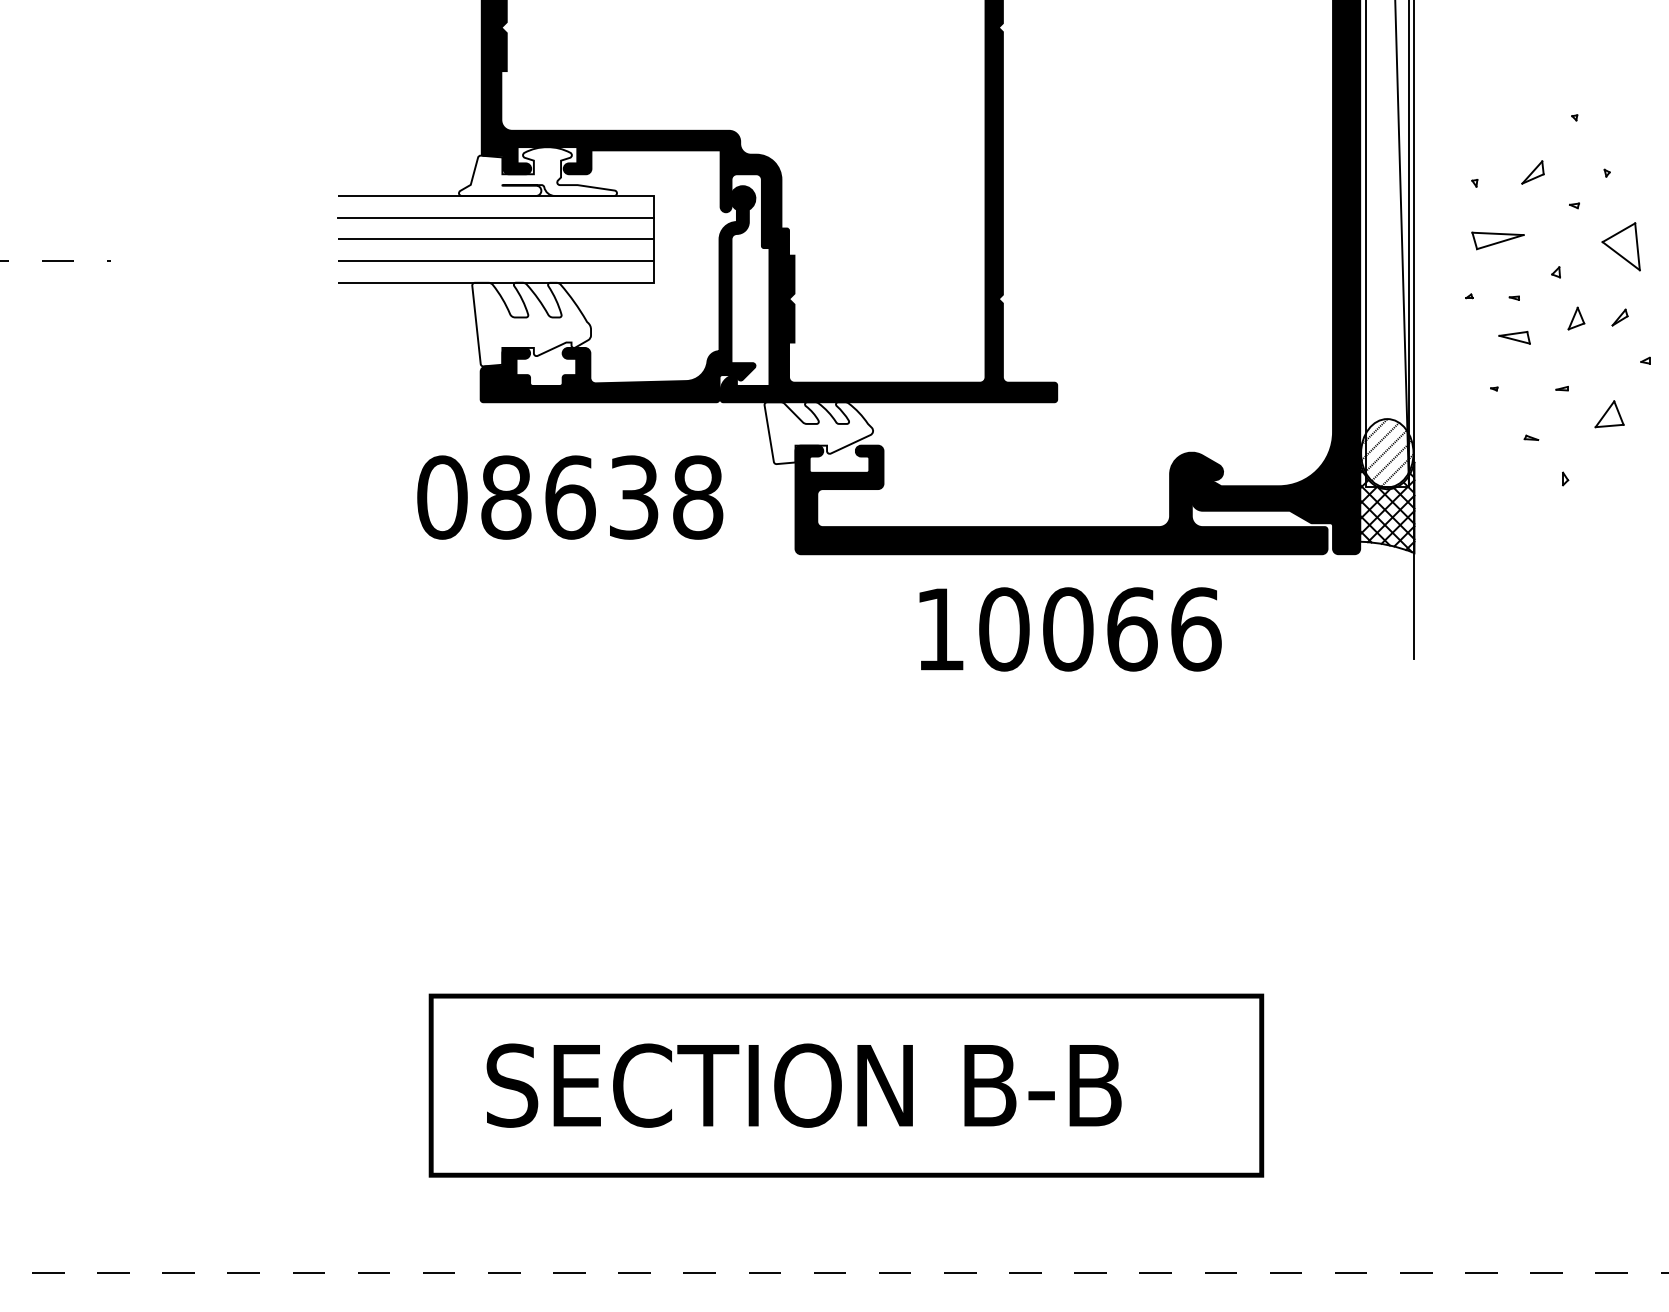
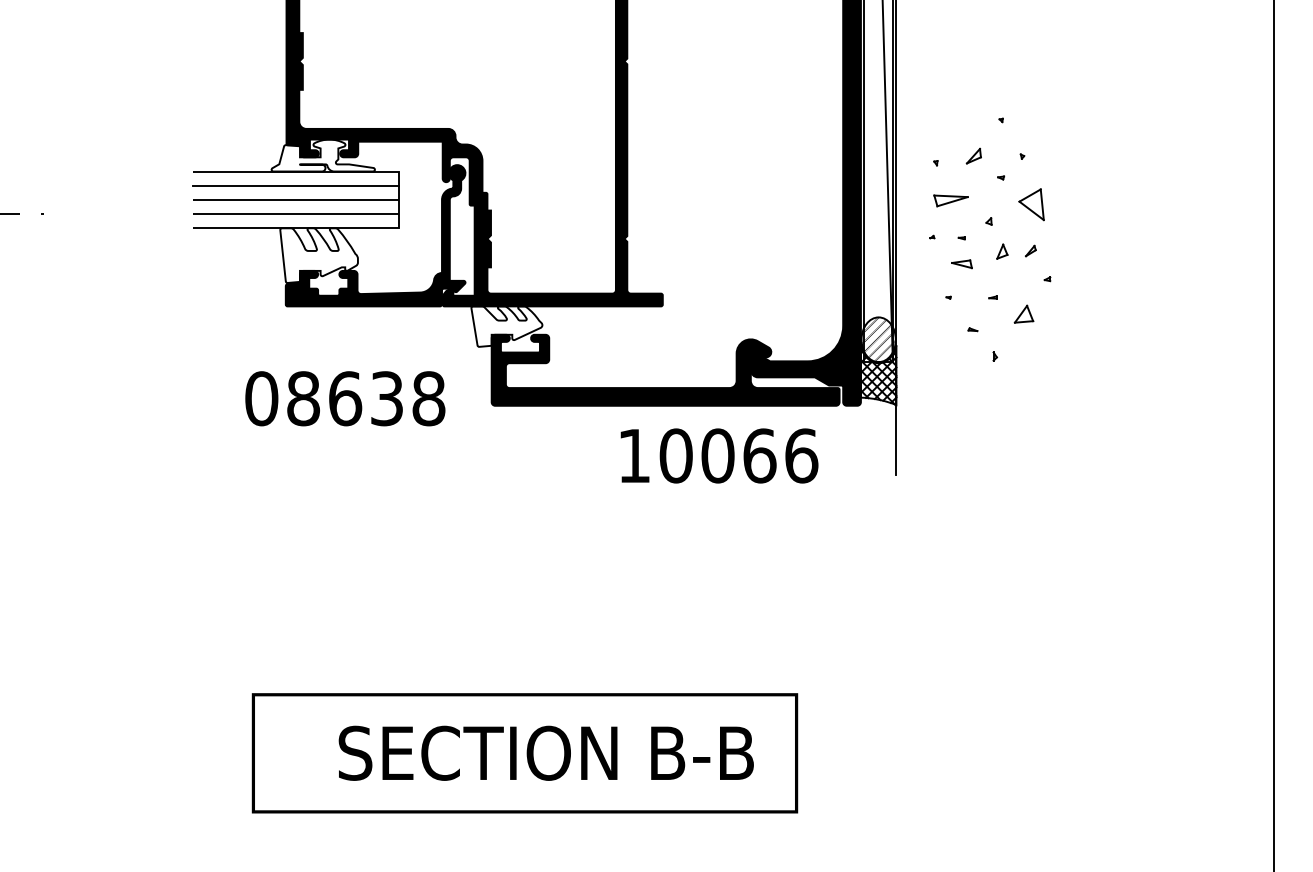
text: (570, 497) -> (345, 398), moved
text: (1070, 628) -> (719, 455), moved
text: (802, 1084) -> (545, 752), moved

